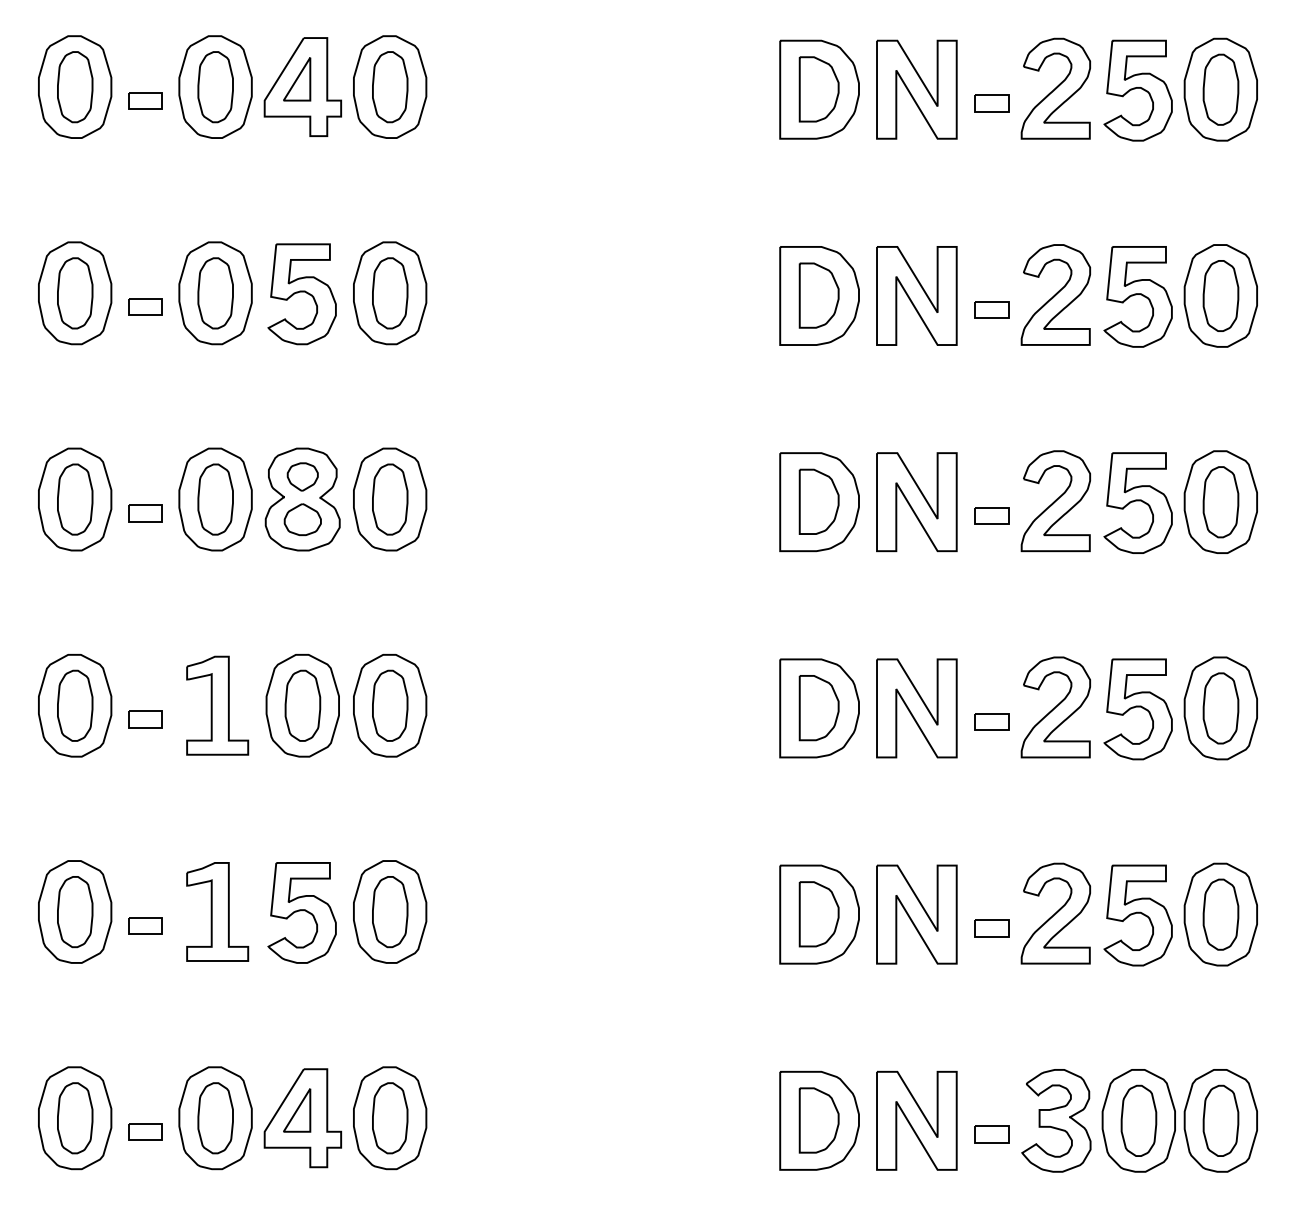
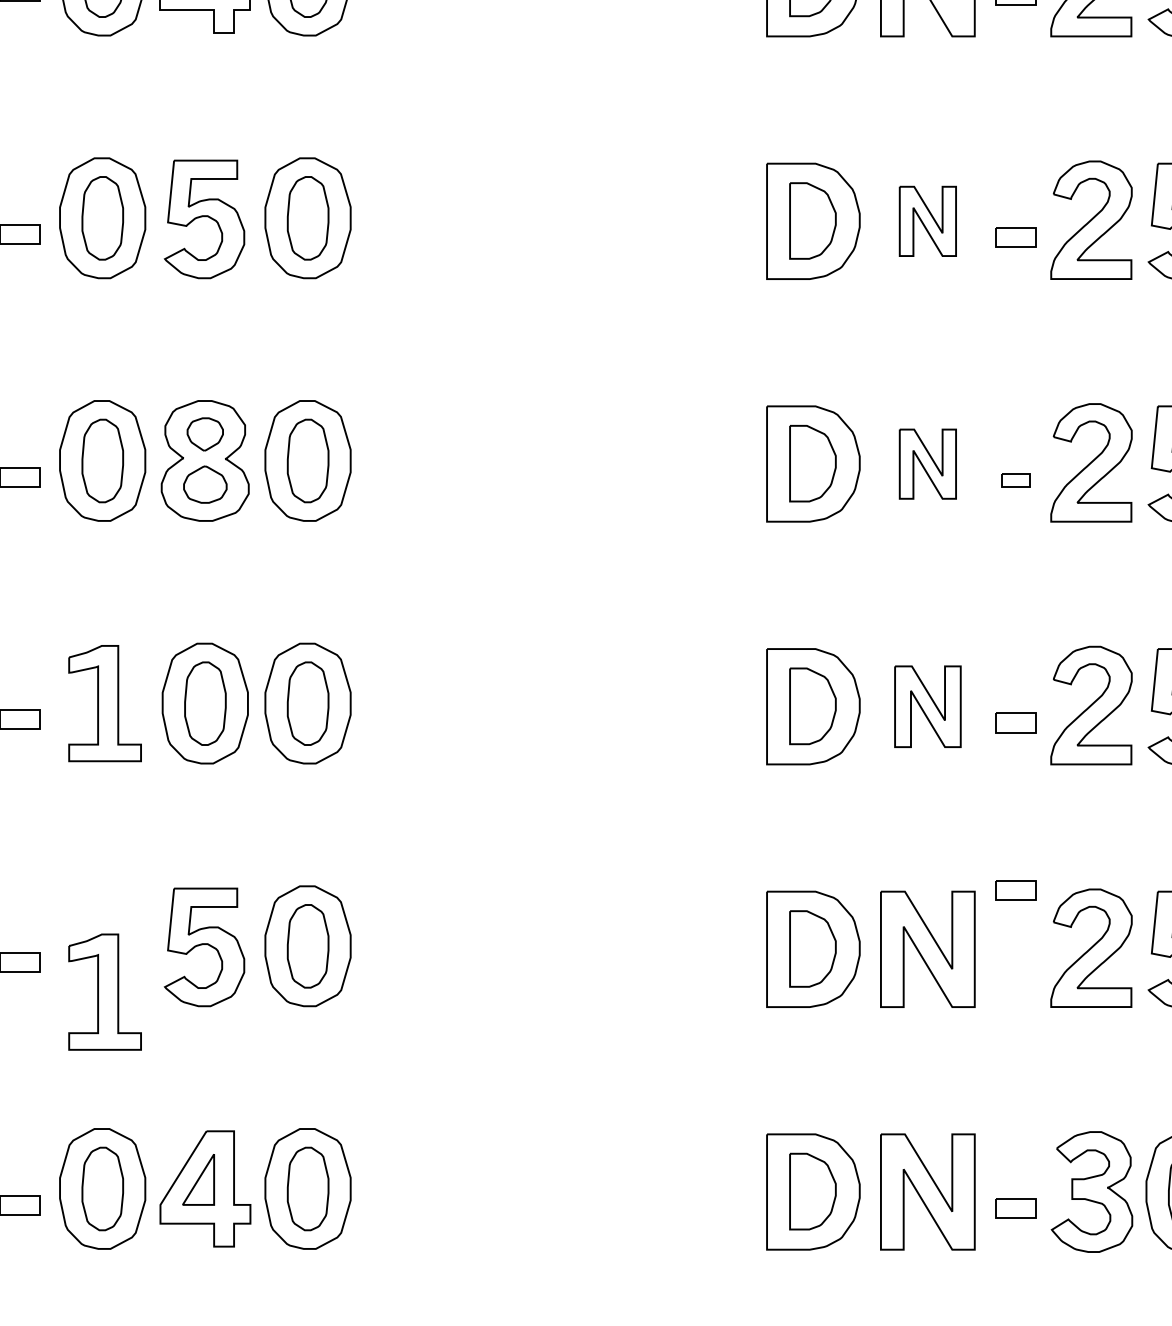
part: (916, 295) -> (927, 220), size x0.6
part: (916, 502) -> (927, 464), size x0.6
part: (991, 515) -> (1015, 479), size x0.7
part: (916, 708) -> (927, 706), size x0.7
part: (217, 911) -> (104, 991), moved
part: (991, 928) -> (1015, 890), moved

